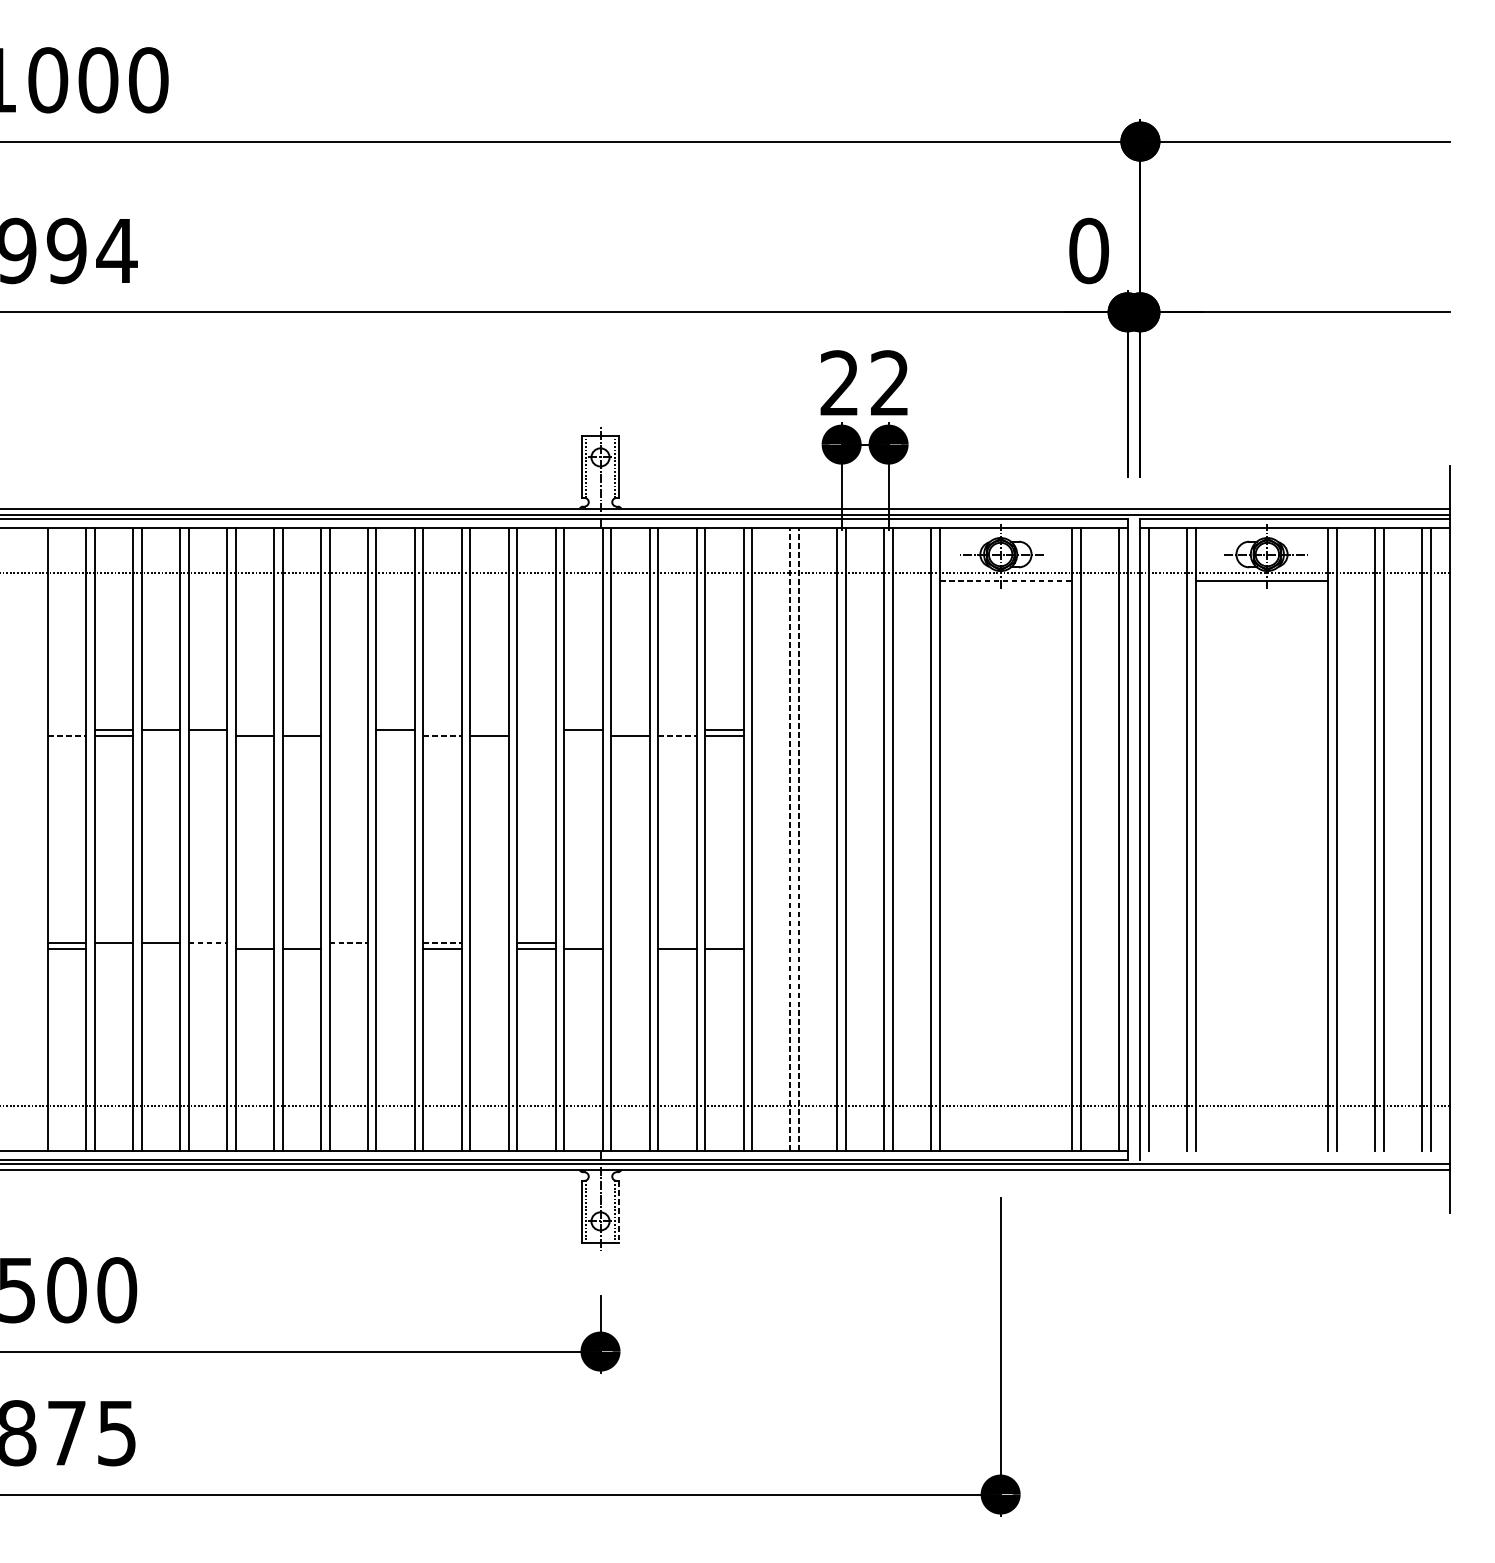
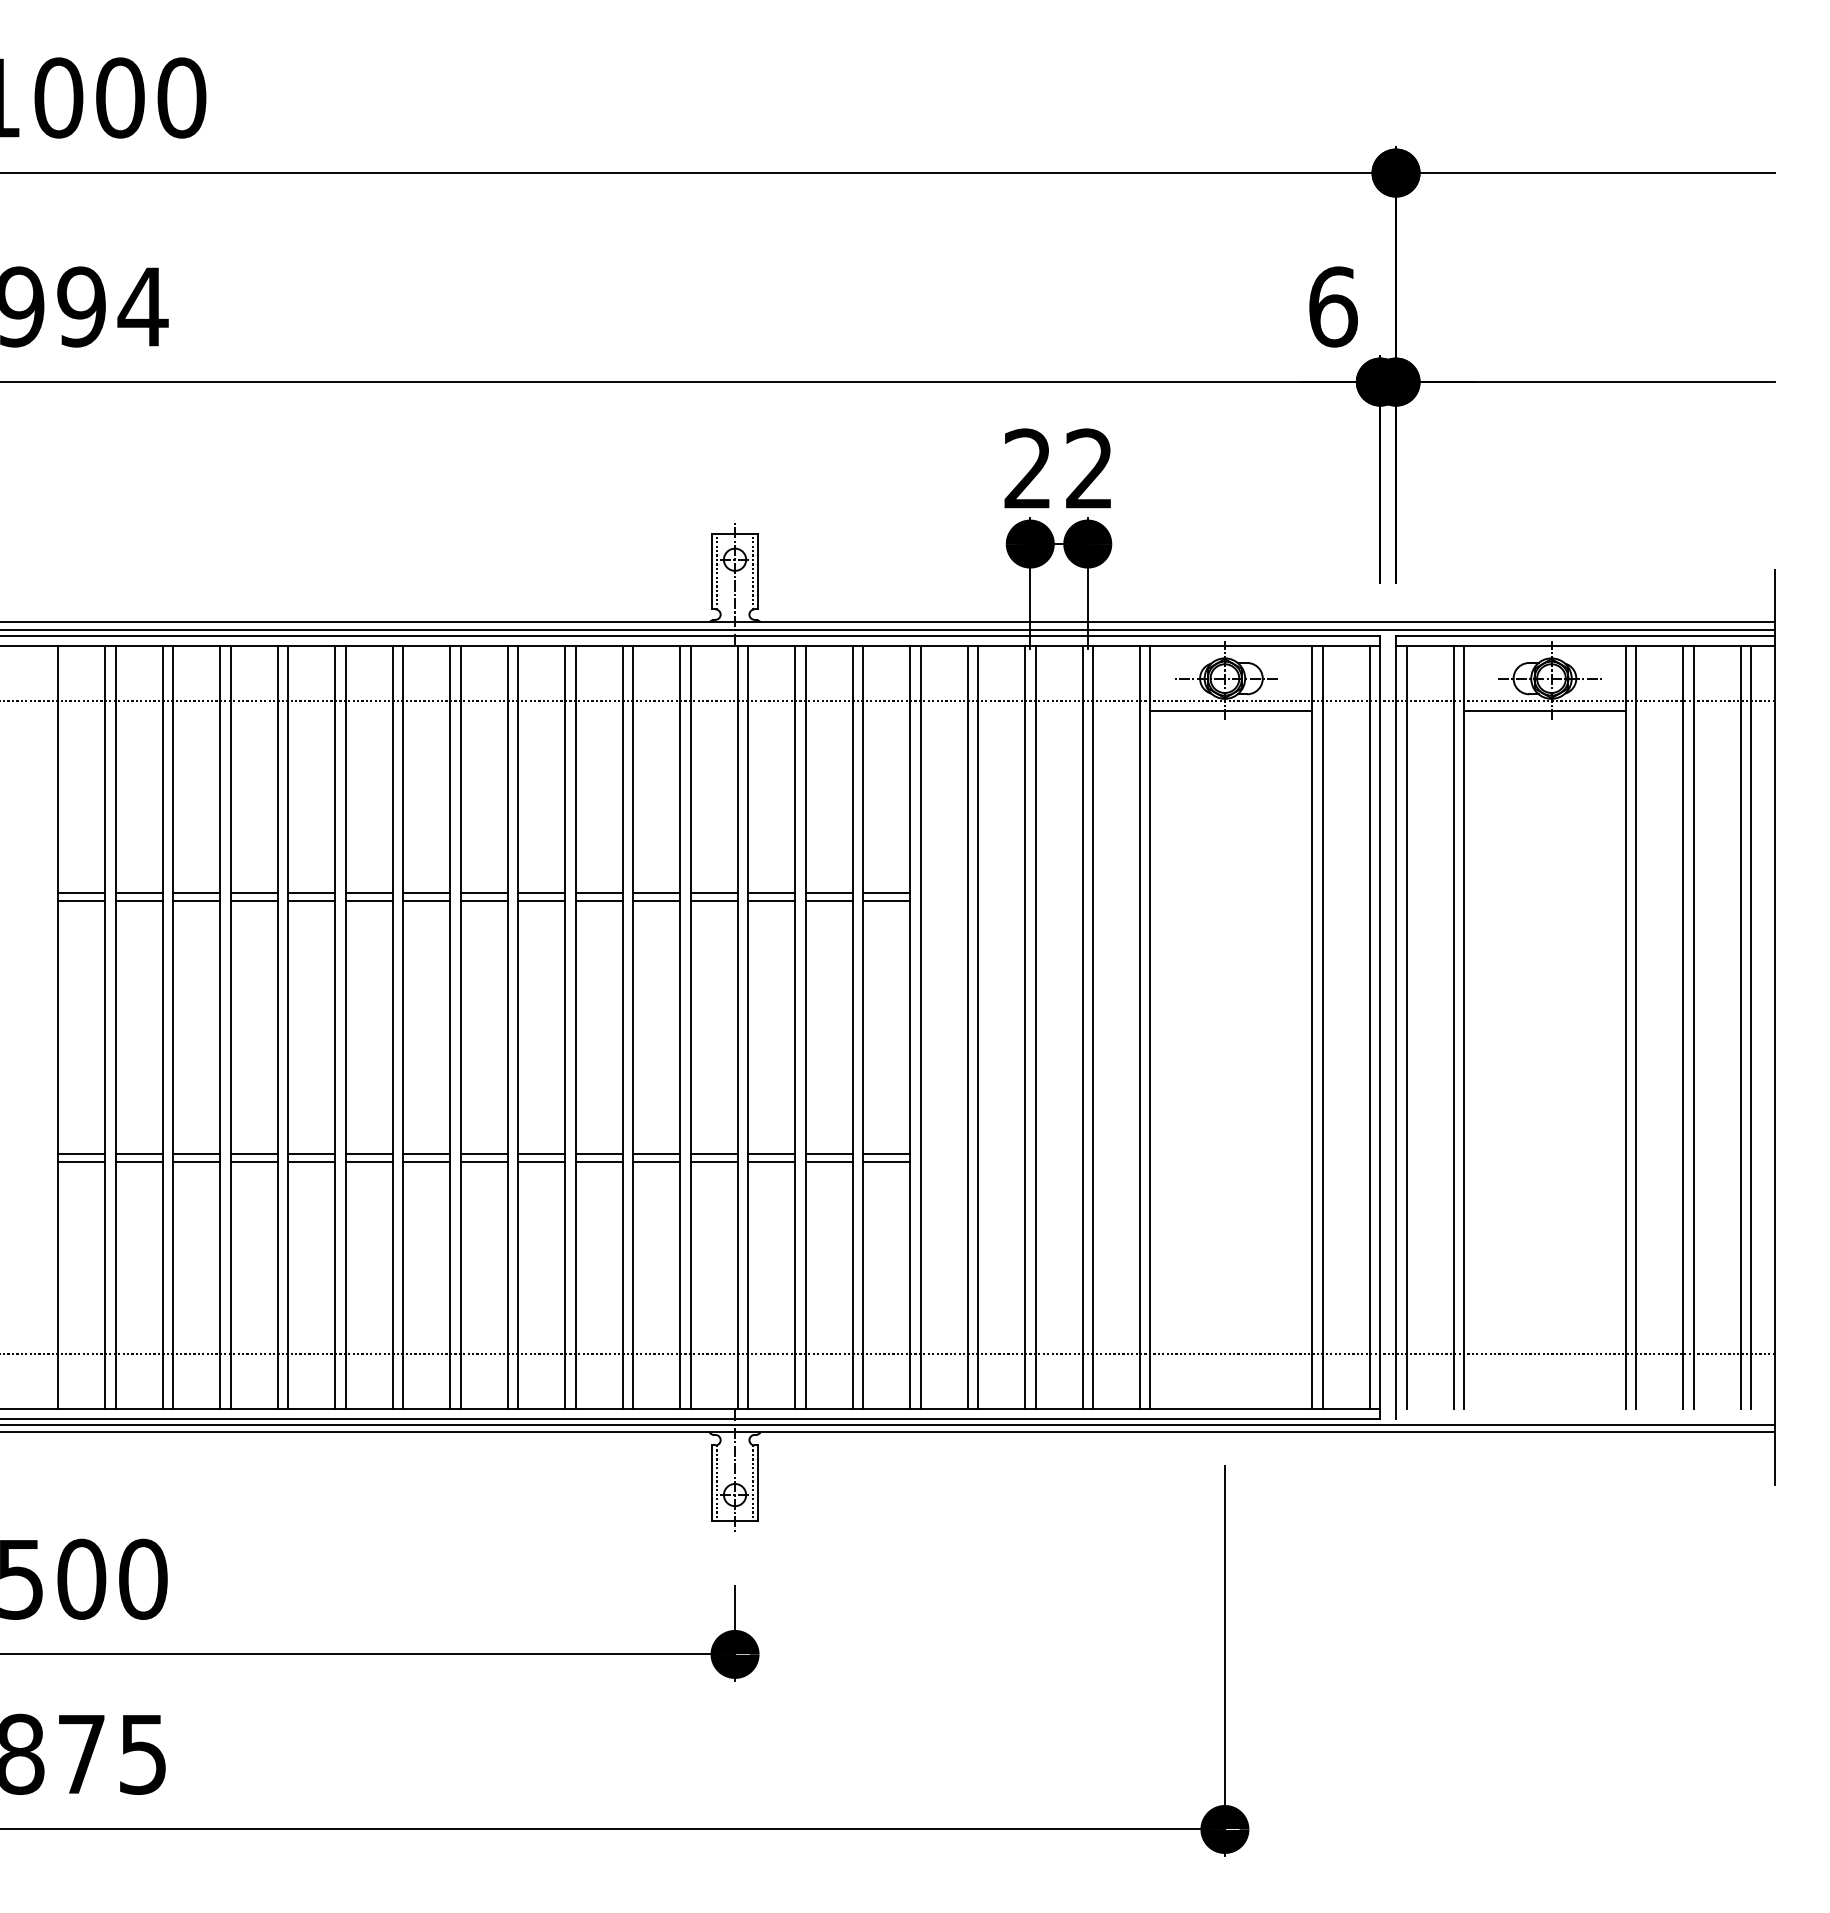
text: (1089, 250) -> (1333, 306), 0 -> 6
line: (1006, 581) -> (1231, 711), dashed -> solid
line: (66, 729) -> (81, 892), added
line: (254, 729) -> (311, 892), added
line: (301, 729) -> (368, 892), added
line: (348, 729) -> (426, 892), added
line: (442, 729) -> (541, 892), added
line: (488, 729) -> (598, 892), added
line: (536, 729) -> (656, 892), added
line: (630, 729) -> (771, 892), added
line: (676, 729) -> (828, 892), added
line: (66, 735) -> (81, 900), dashed -> solid
line: (160, 735) -> (196, 900), added
line: (207, 735) -> (253, 900), added
line: (348, 735) -> (426, 900), added
line: (395, 735) -> (483, 900), added
line: (442, 735) -> (541, 900), dashed -> solid
line: (536, 735) -> (656, 900), added
line: (582, 735) -> (713, 900), added
line: (677, 735) -> (829, 900), dashed -> solid
line: (790, 838) -> (967, 1026), dashed -> solid
line: (799, 838) -> (978, 1026), dashed -> solid
line: (208, 943) -> (254, 1154), dashed -> solid
line: (254, 943) -> (311, 1154), added
line: (301, 943) -> (368, 1154), added
line: (348, 943) -> (426, 1154), dashed -> solid
line: (395, 943) -> (483, 1154), added
line: (442, 943) -> (541, 1154), dashed -> solid
line: (488, 943) -> (598, 1154), added
line: (582, 943) -> (713, 1154), added
line: (630, 943) -> (771, 1154), added
line: (676, 943) -> (828, 1154), added
line: (724, 943) -> (886, 1154), added
line: (113, 948) -> (138, 1161), added
line: (160, 948) -> (196, 1161), added
line: (207, 948) -> (253, 1161), added
line: (348, 948) -> (426, 1161), added
line: (395, 948) -> (483, 1161), added
line: (488, 948) -> (598, 1161), added
line: (630, 948) -> (771, 1161), added
line: (618, 1211) -> (757, 1483), dashed -> solid

